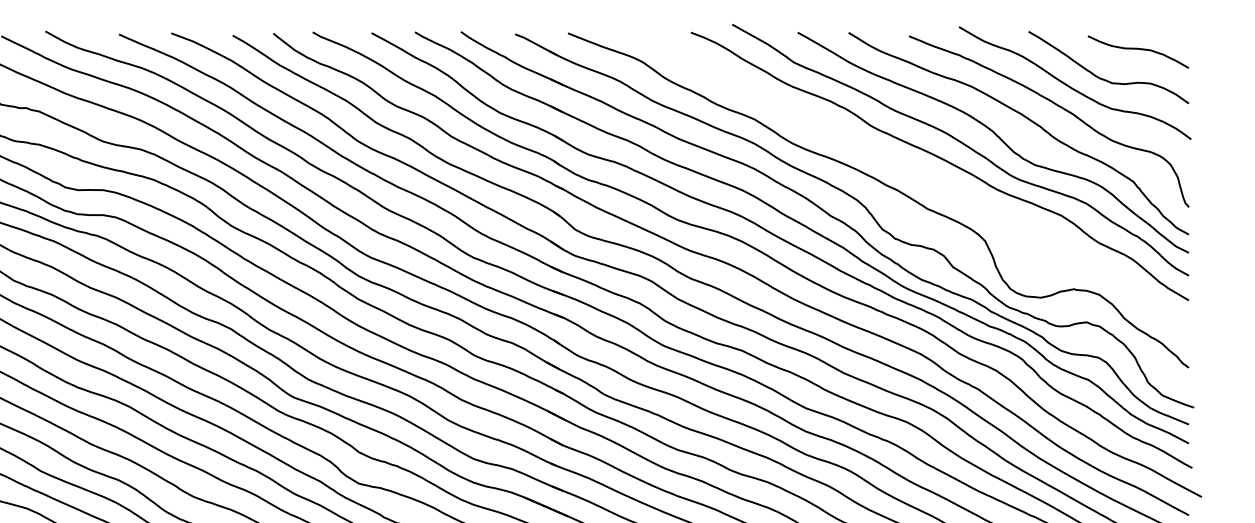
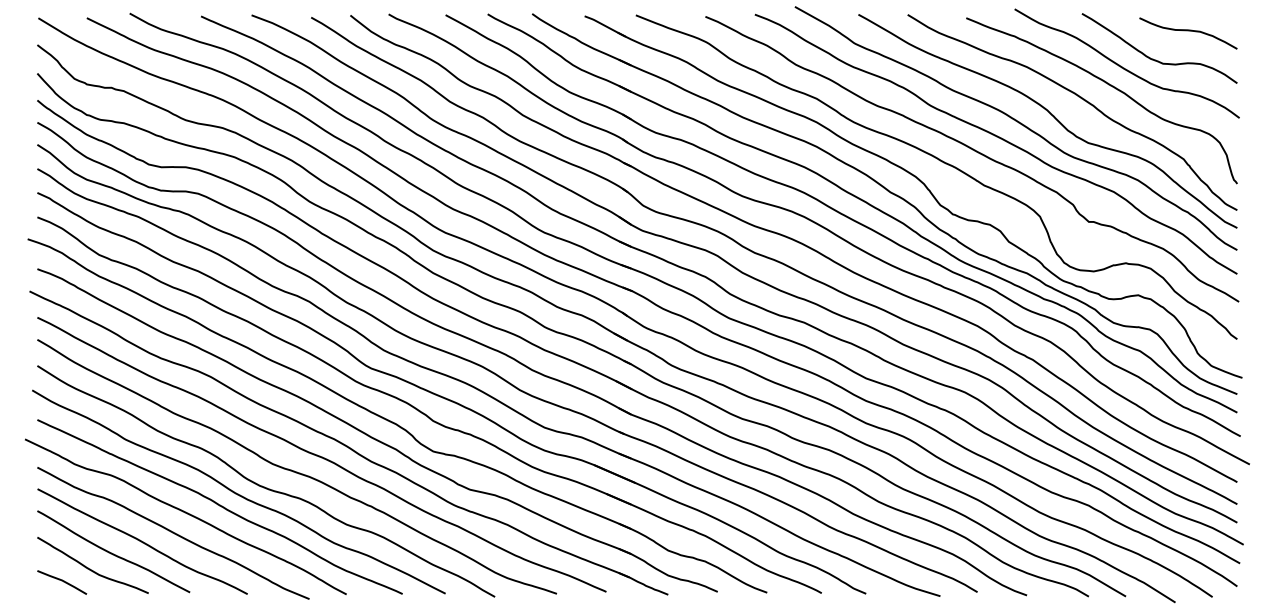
curve: (919, 174) -> (976, 152), added

